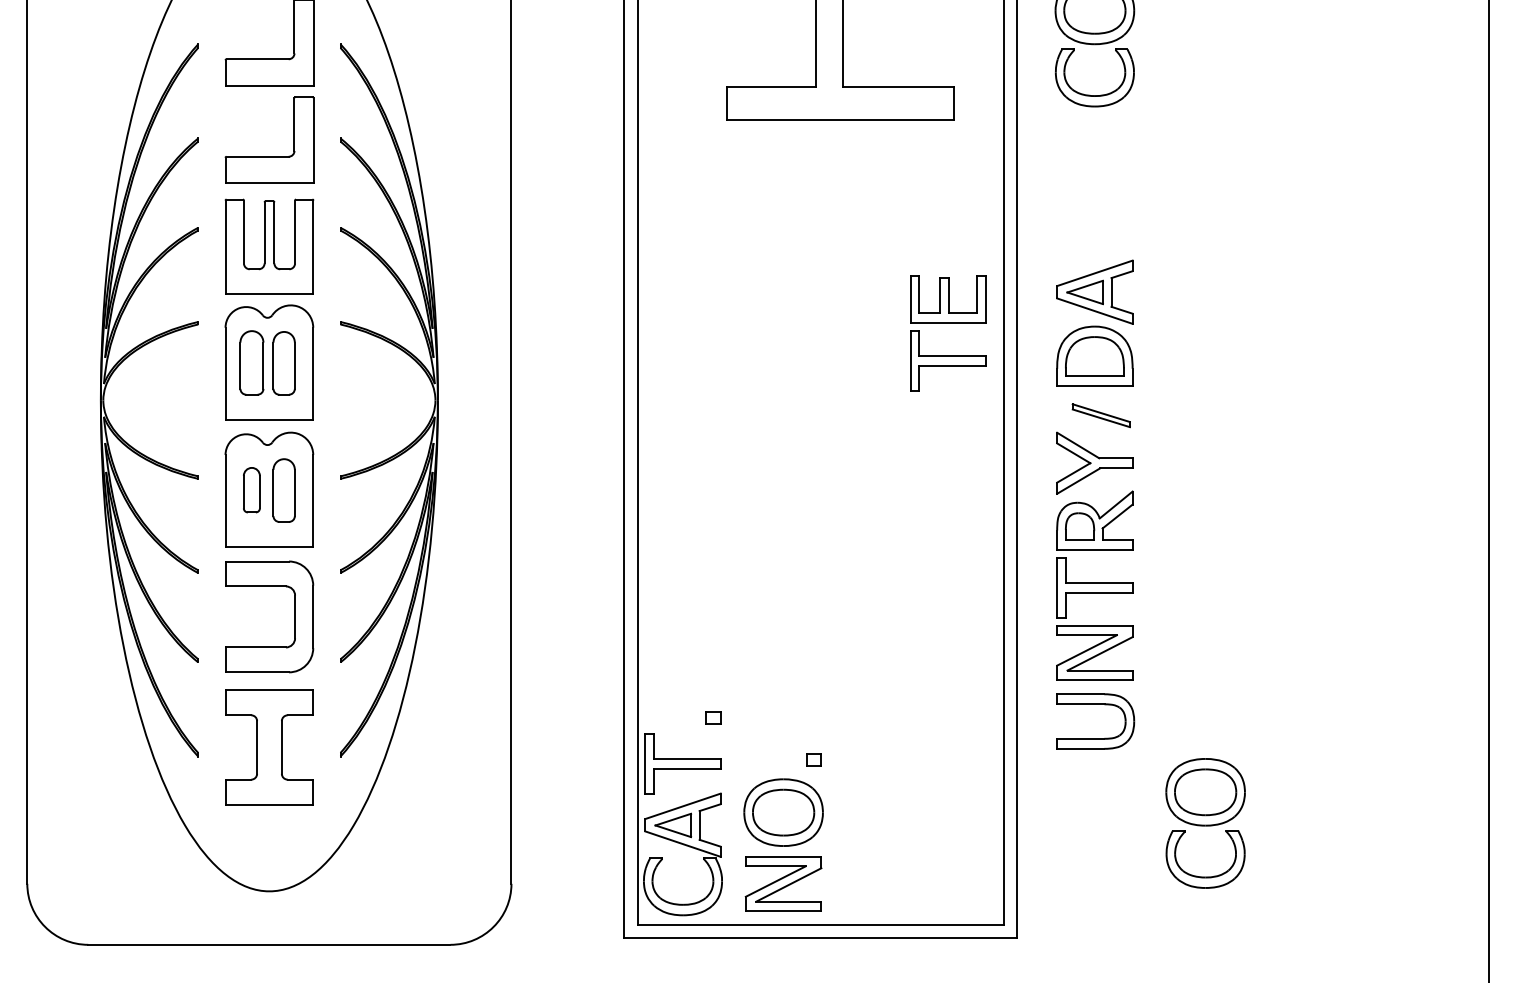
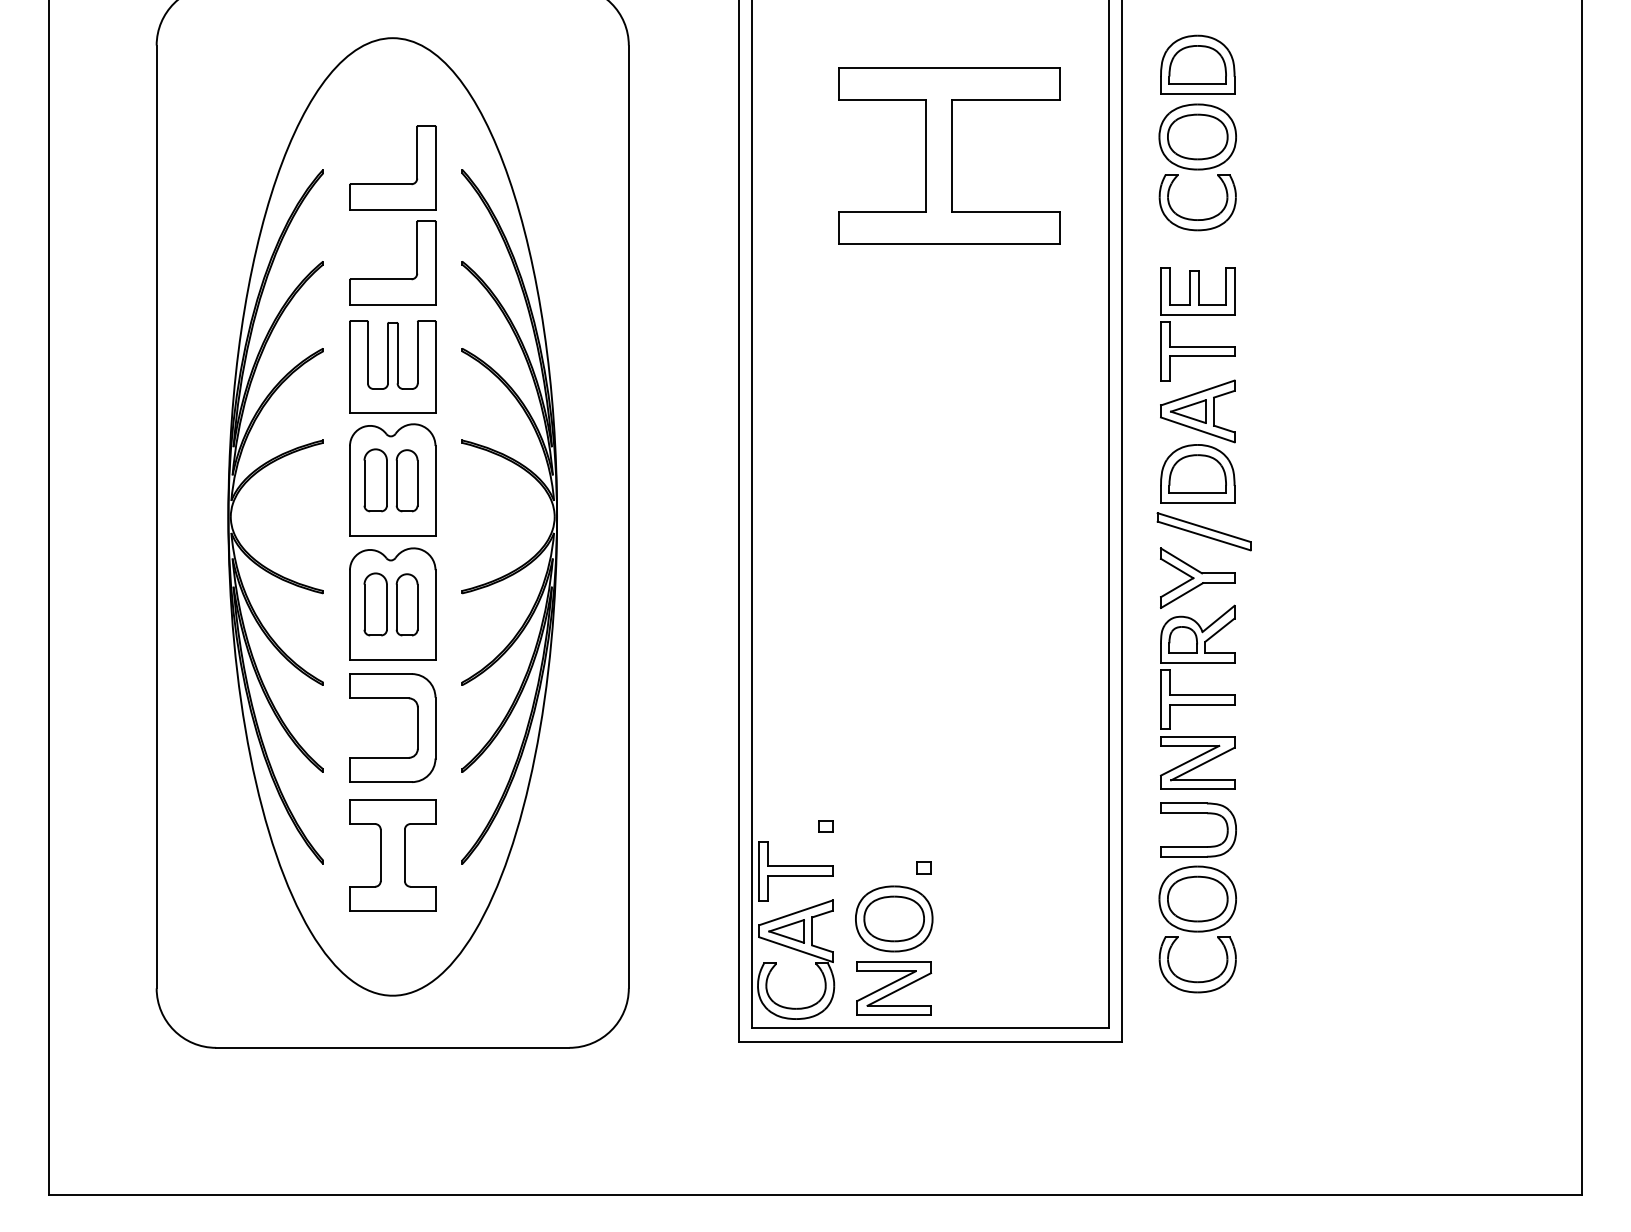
part: (947, 324) -> (1197, 315), moved
part: (1100, 415) -> (1203, 531), size x1.67
part: (251, 490) -> (375, 604), size x1.43
part: (1205, 823) -> (1197, 929), moved

